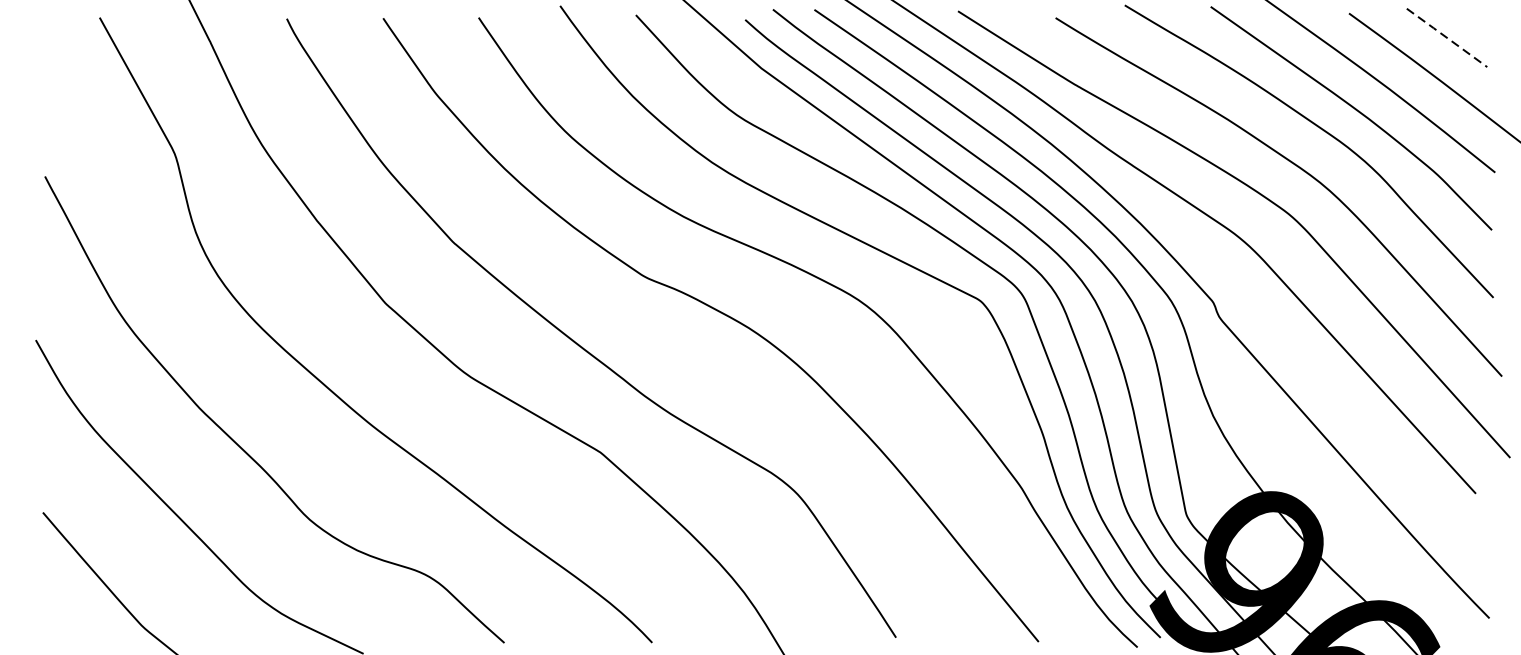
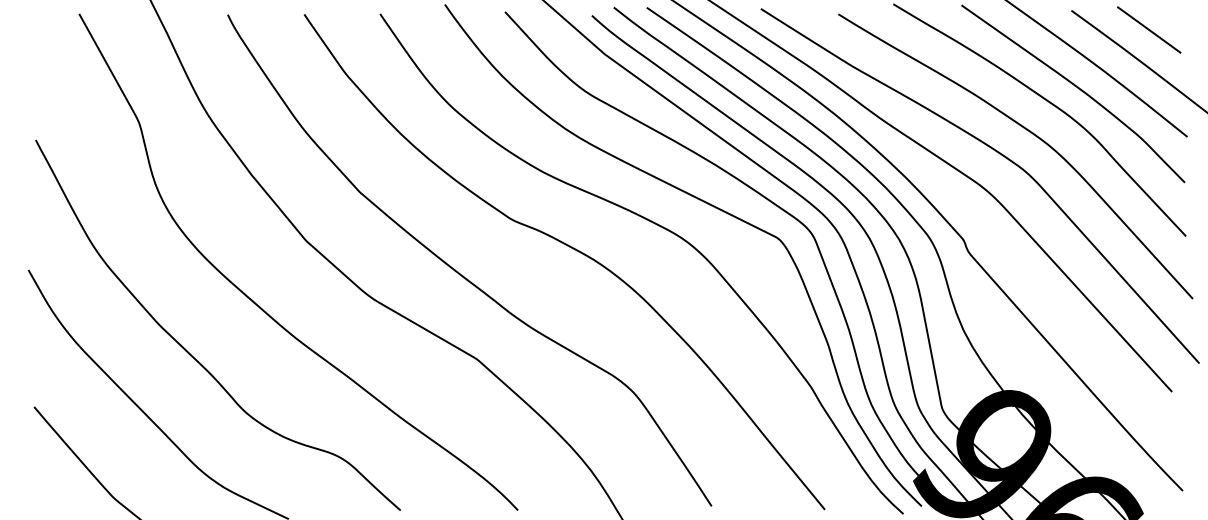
line: (1447, 38) -> (1149, 30), dashed -> solid

